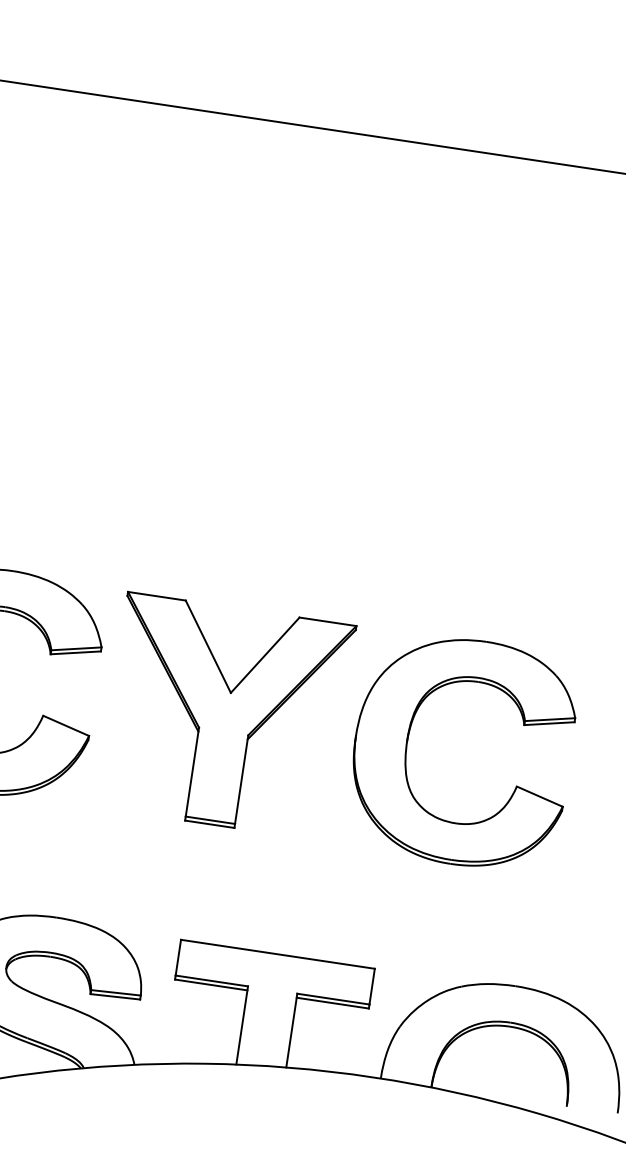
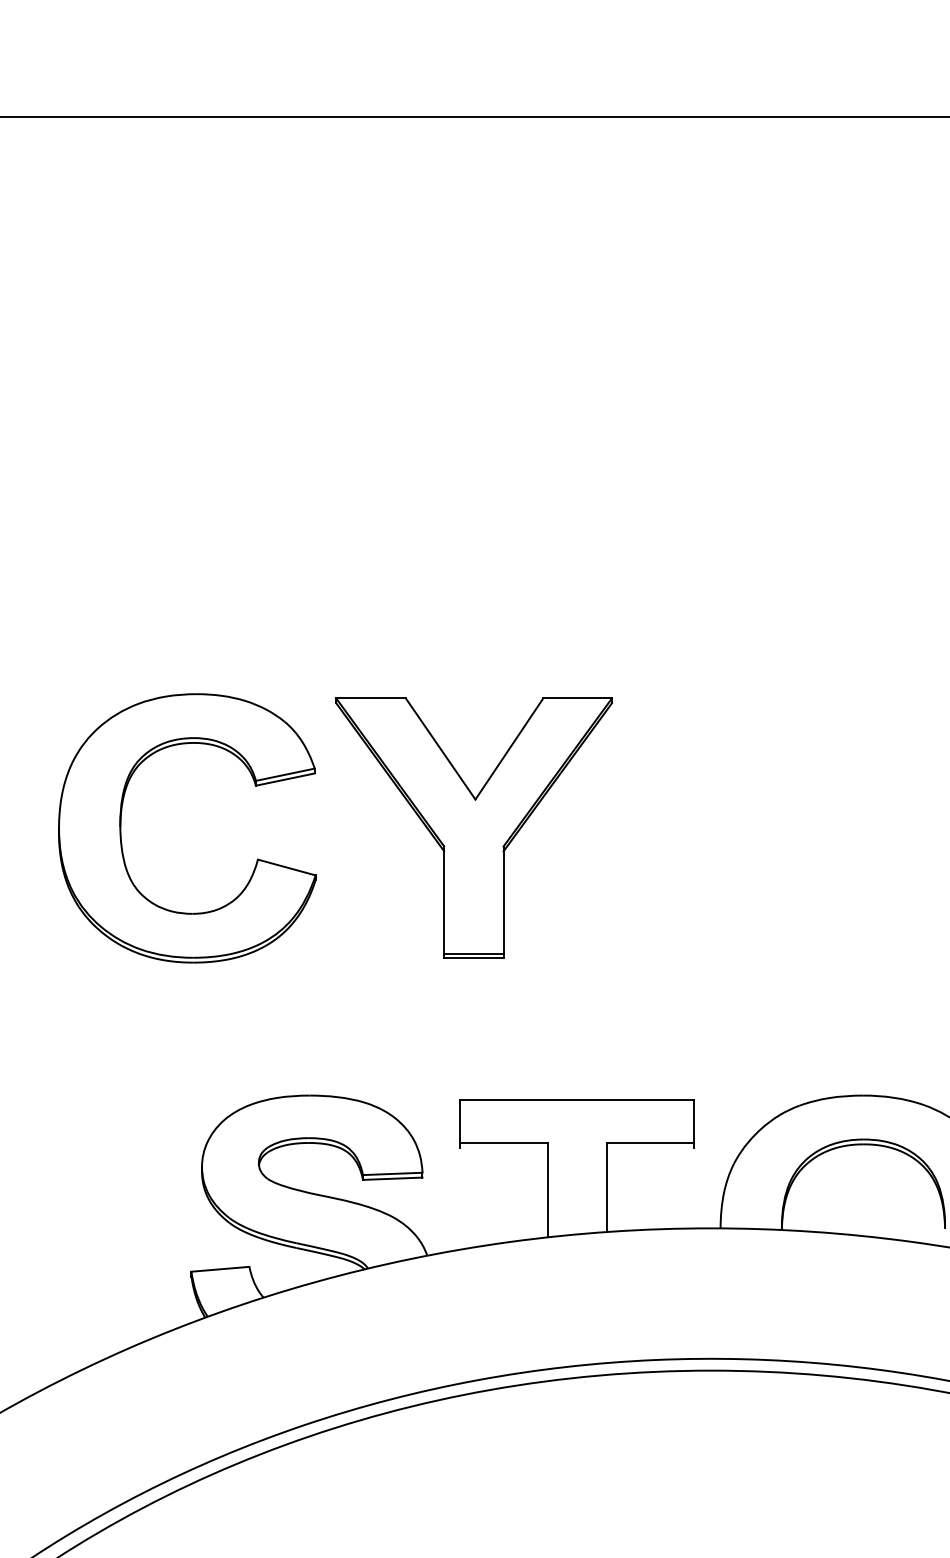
part: (408, 742) -> (693, 826), removed
line: (211, 984) -> (503, 1147), removed
line: (332, 1002) -> (650, 1147), removed

